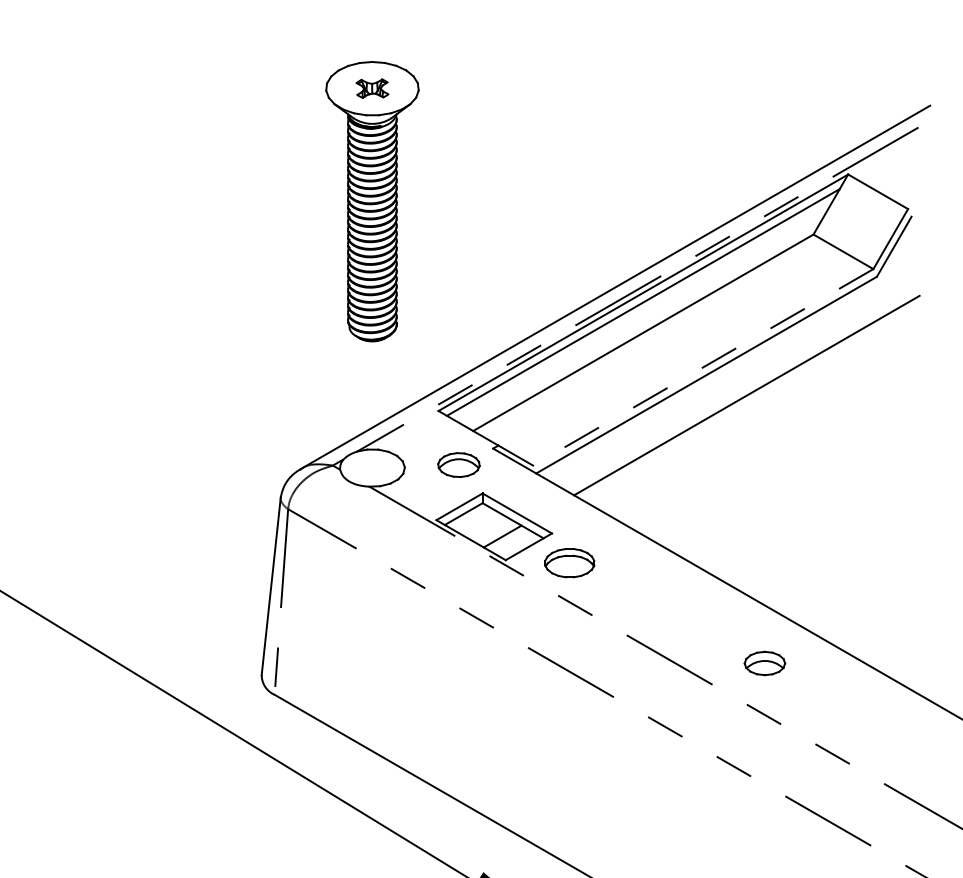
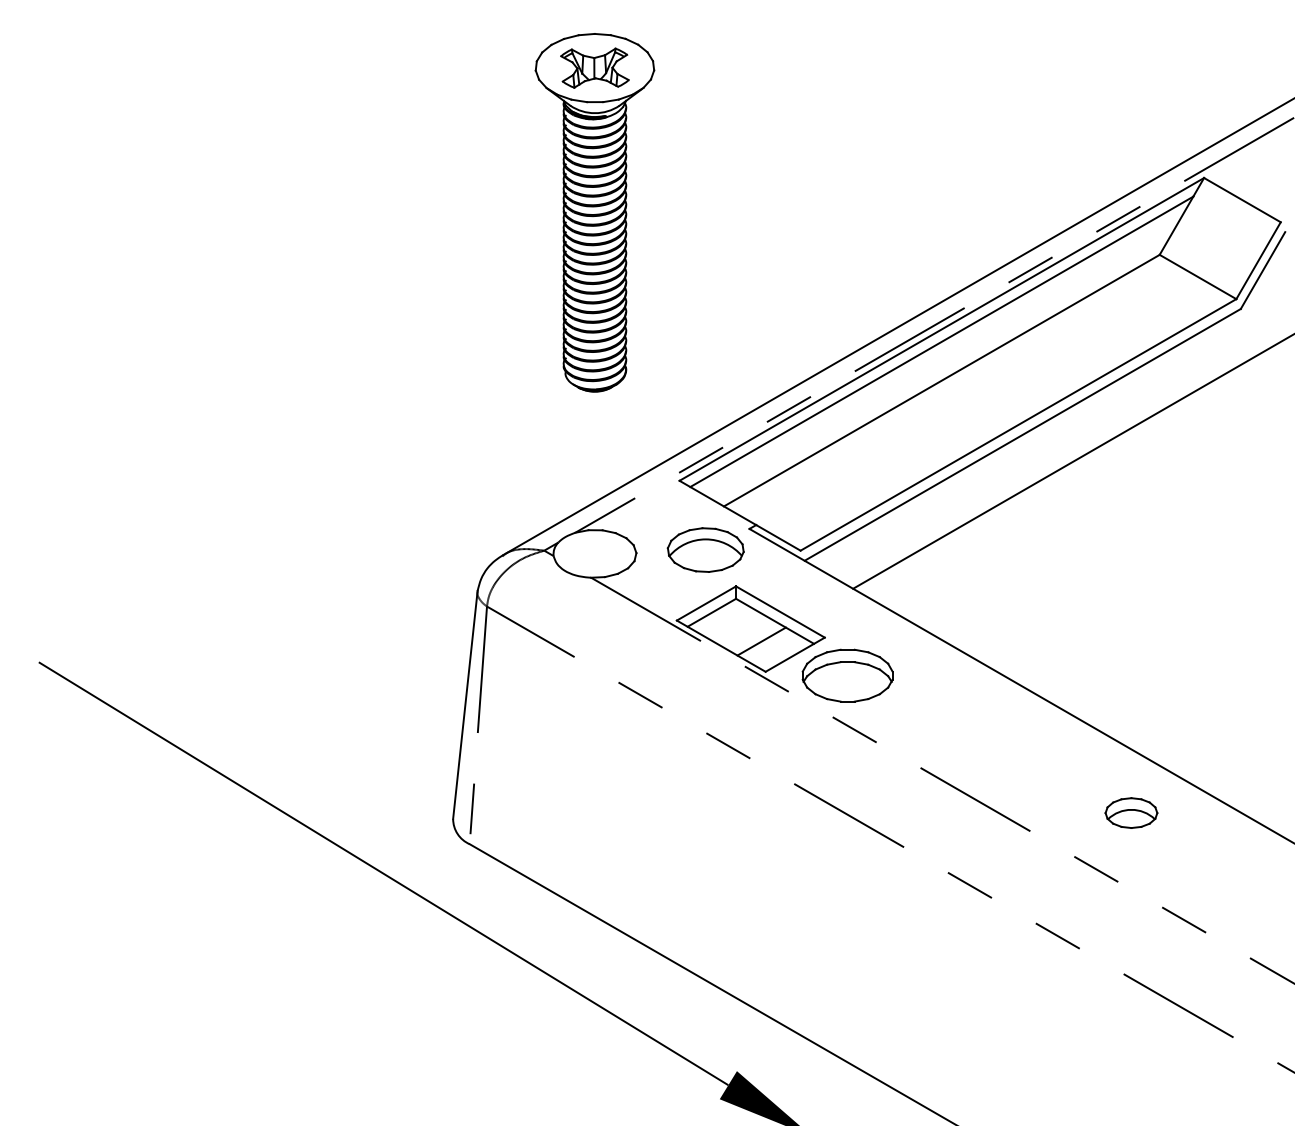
part: (372, 88) -> (594, 67), size x1.67
line: (703, 367) -> (1018, 424), dashed -> solid
part: (458, 464) -> (705, 549), size x1.43
part: (569, 563) -> (847, 675), size x1.43
part: (764, 663) -> (1131, 812), moved

